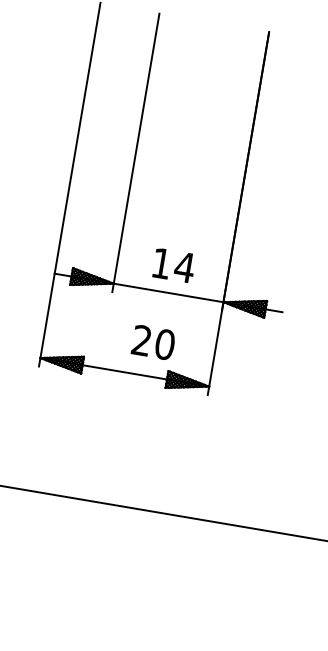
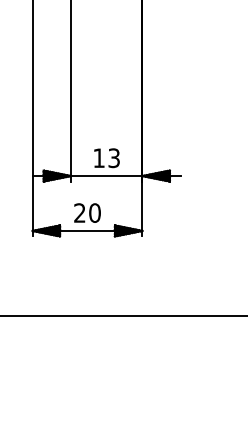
text: (183, 267) -> (113, 158), 14 -> 13
text: (153, 341) -> (87, 212), moved

